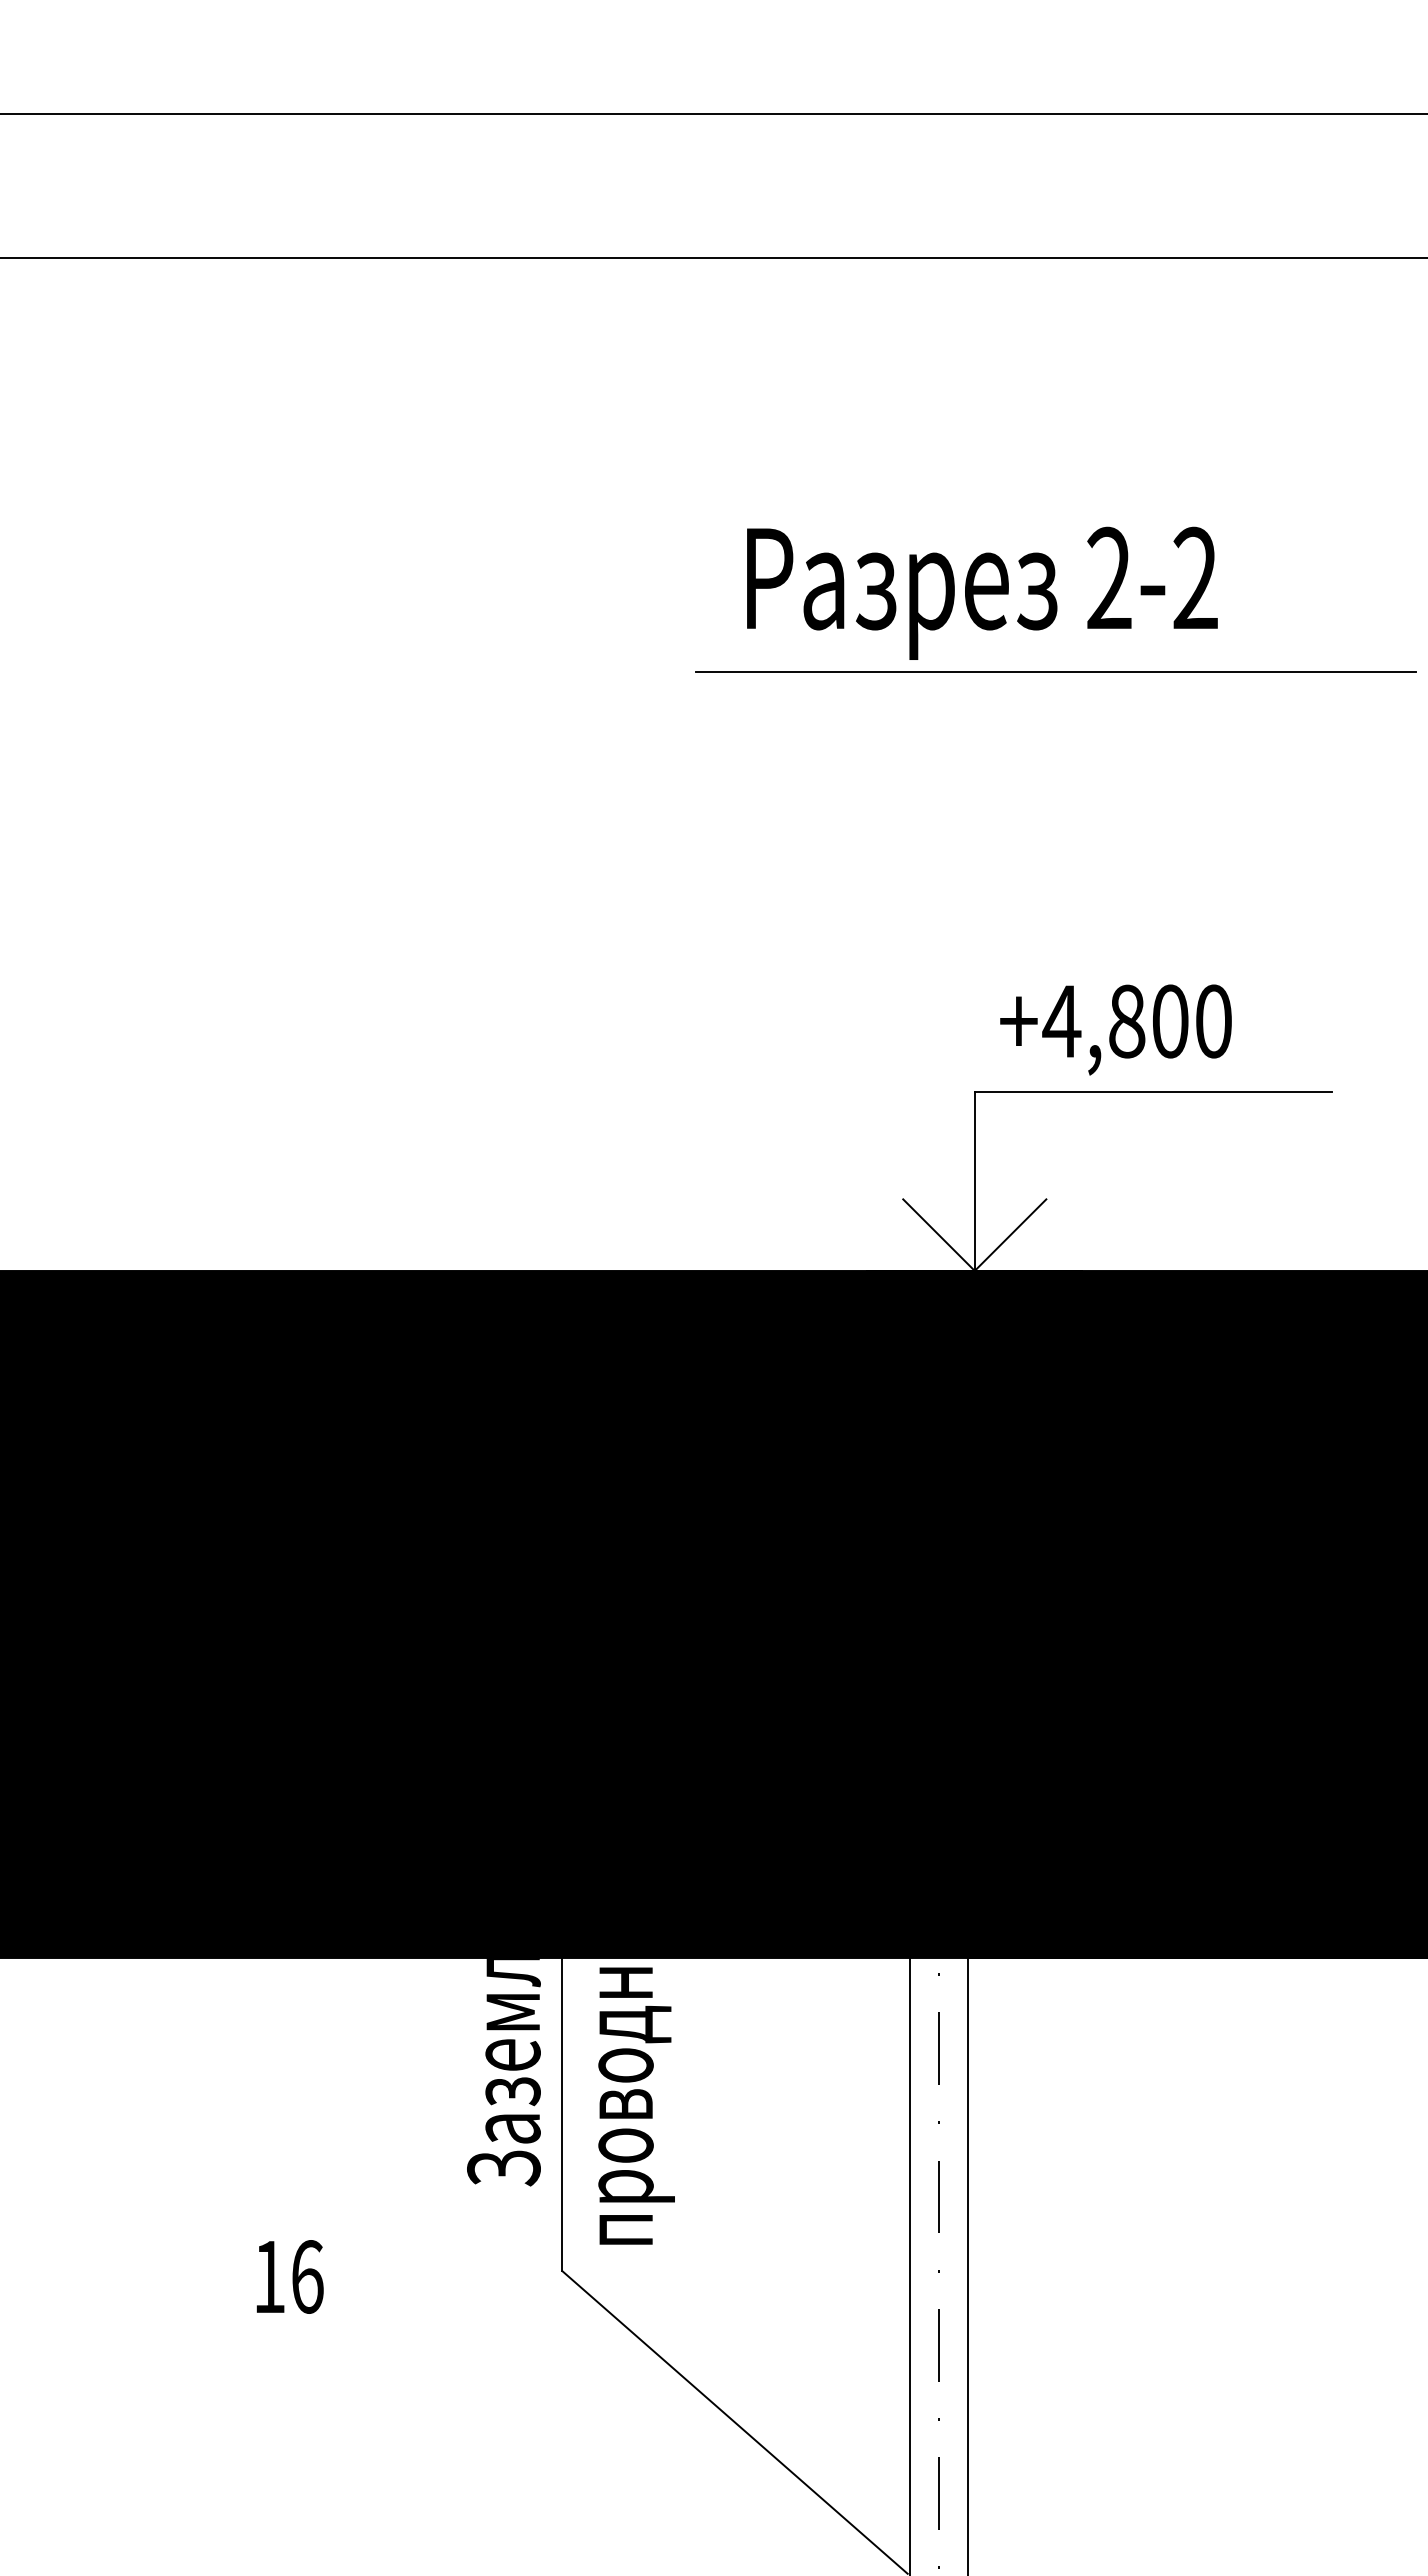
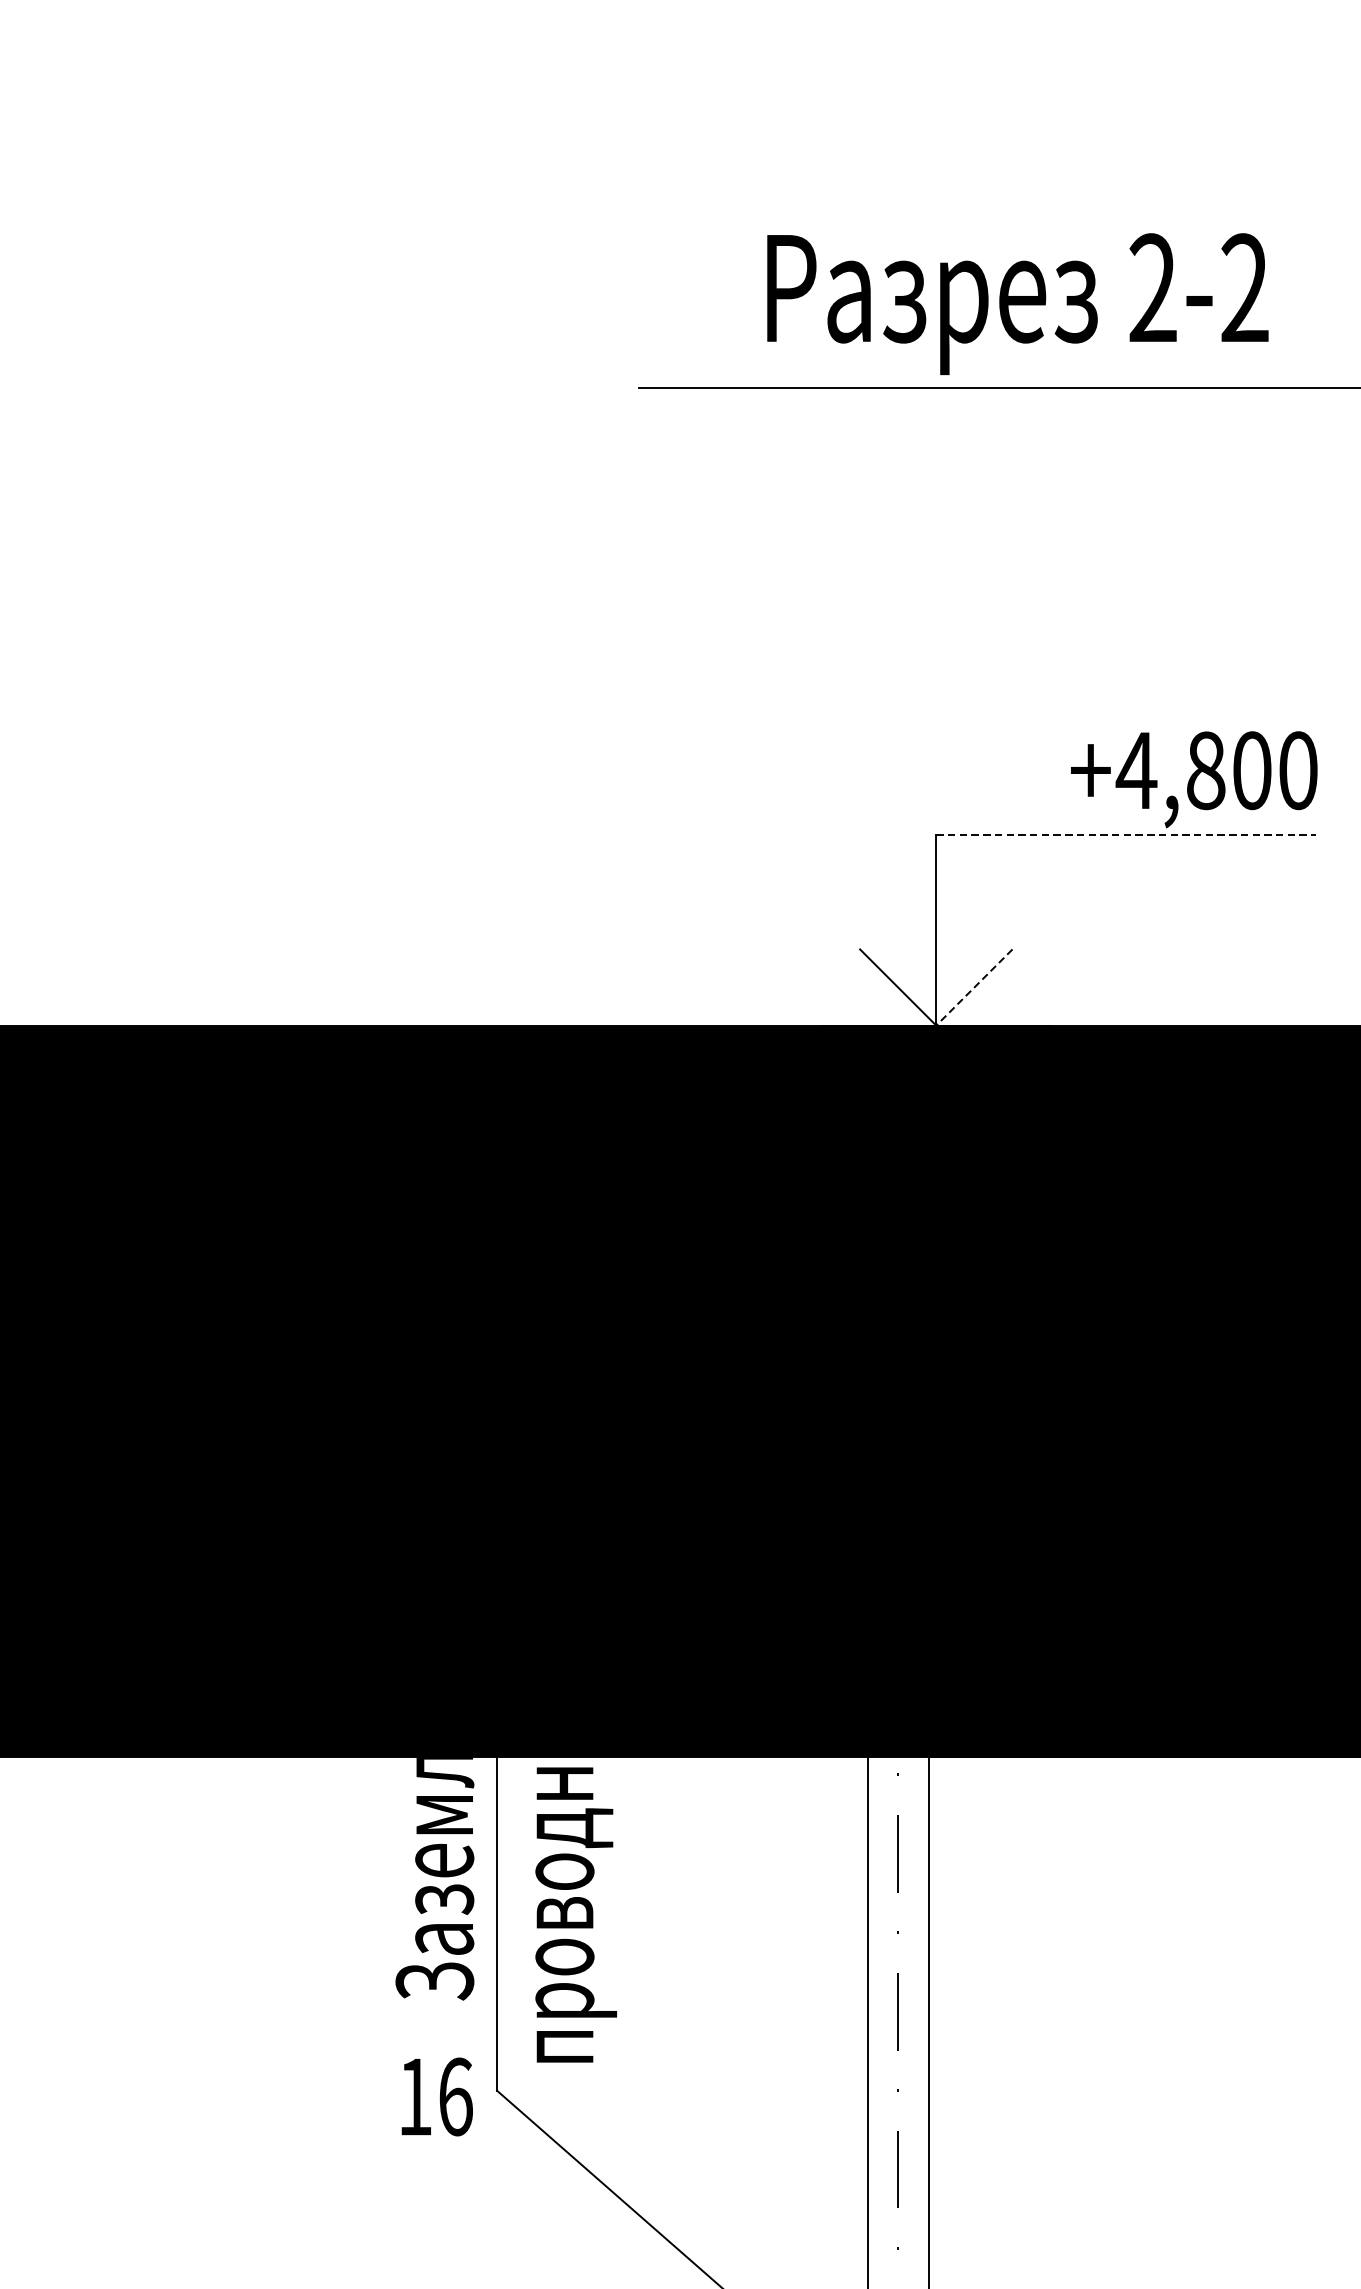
text: (982, 592) -> (1017, 303), moved
text: (1115, 1029) -> (1193, 779), moved
line: (1153, 1092) -> (1126, 835), solid -> dashed
line: (1010, 1235) -> (974, 987), solid -> dashed
text: (289, 2276) -> (436, 2096), moved

